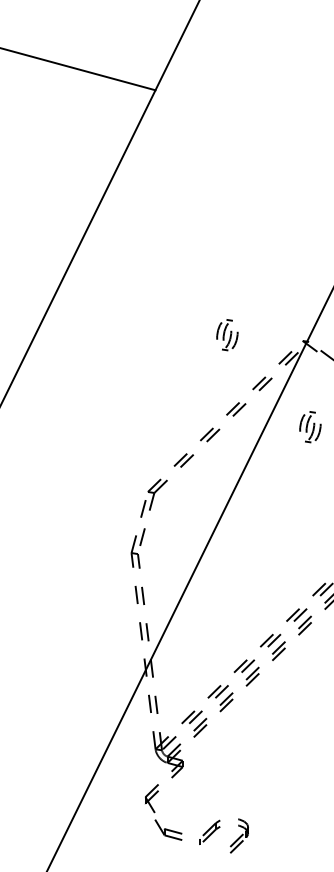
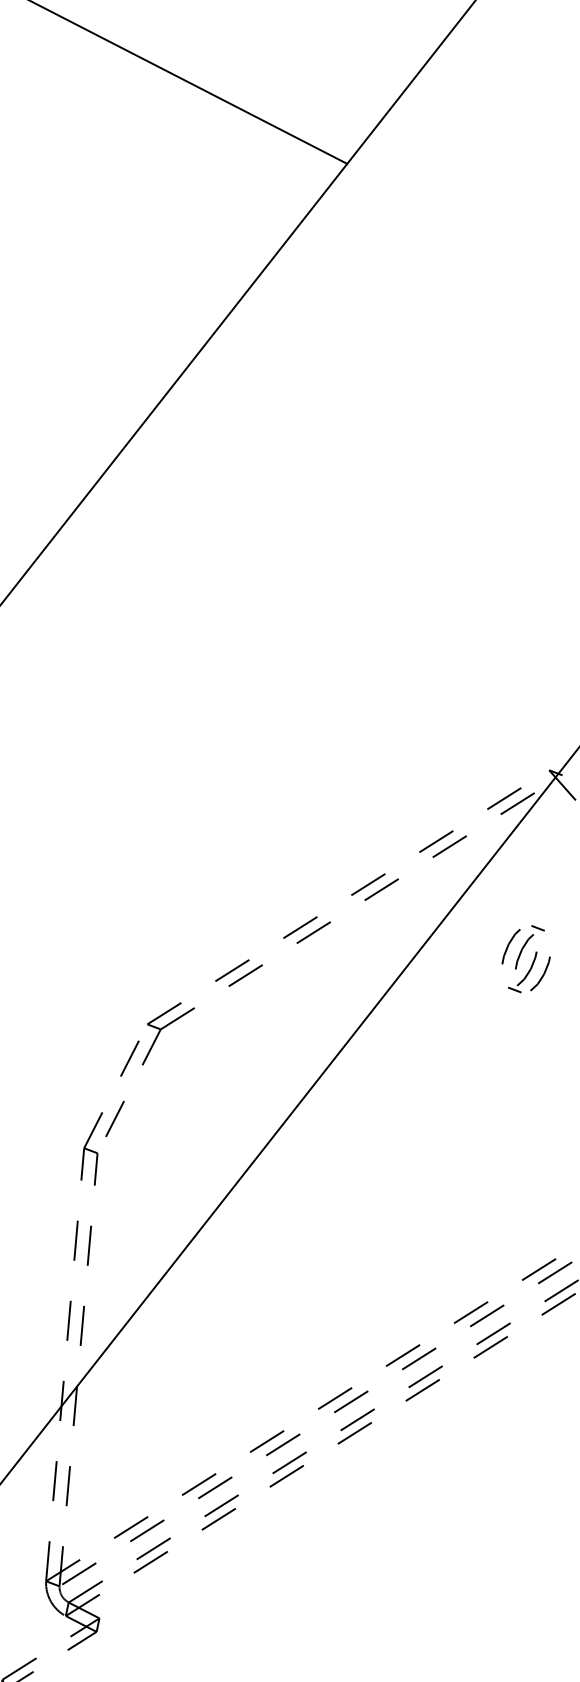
part: (227, 335) -> (390, 724), removed

